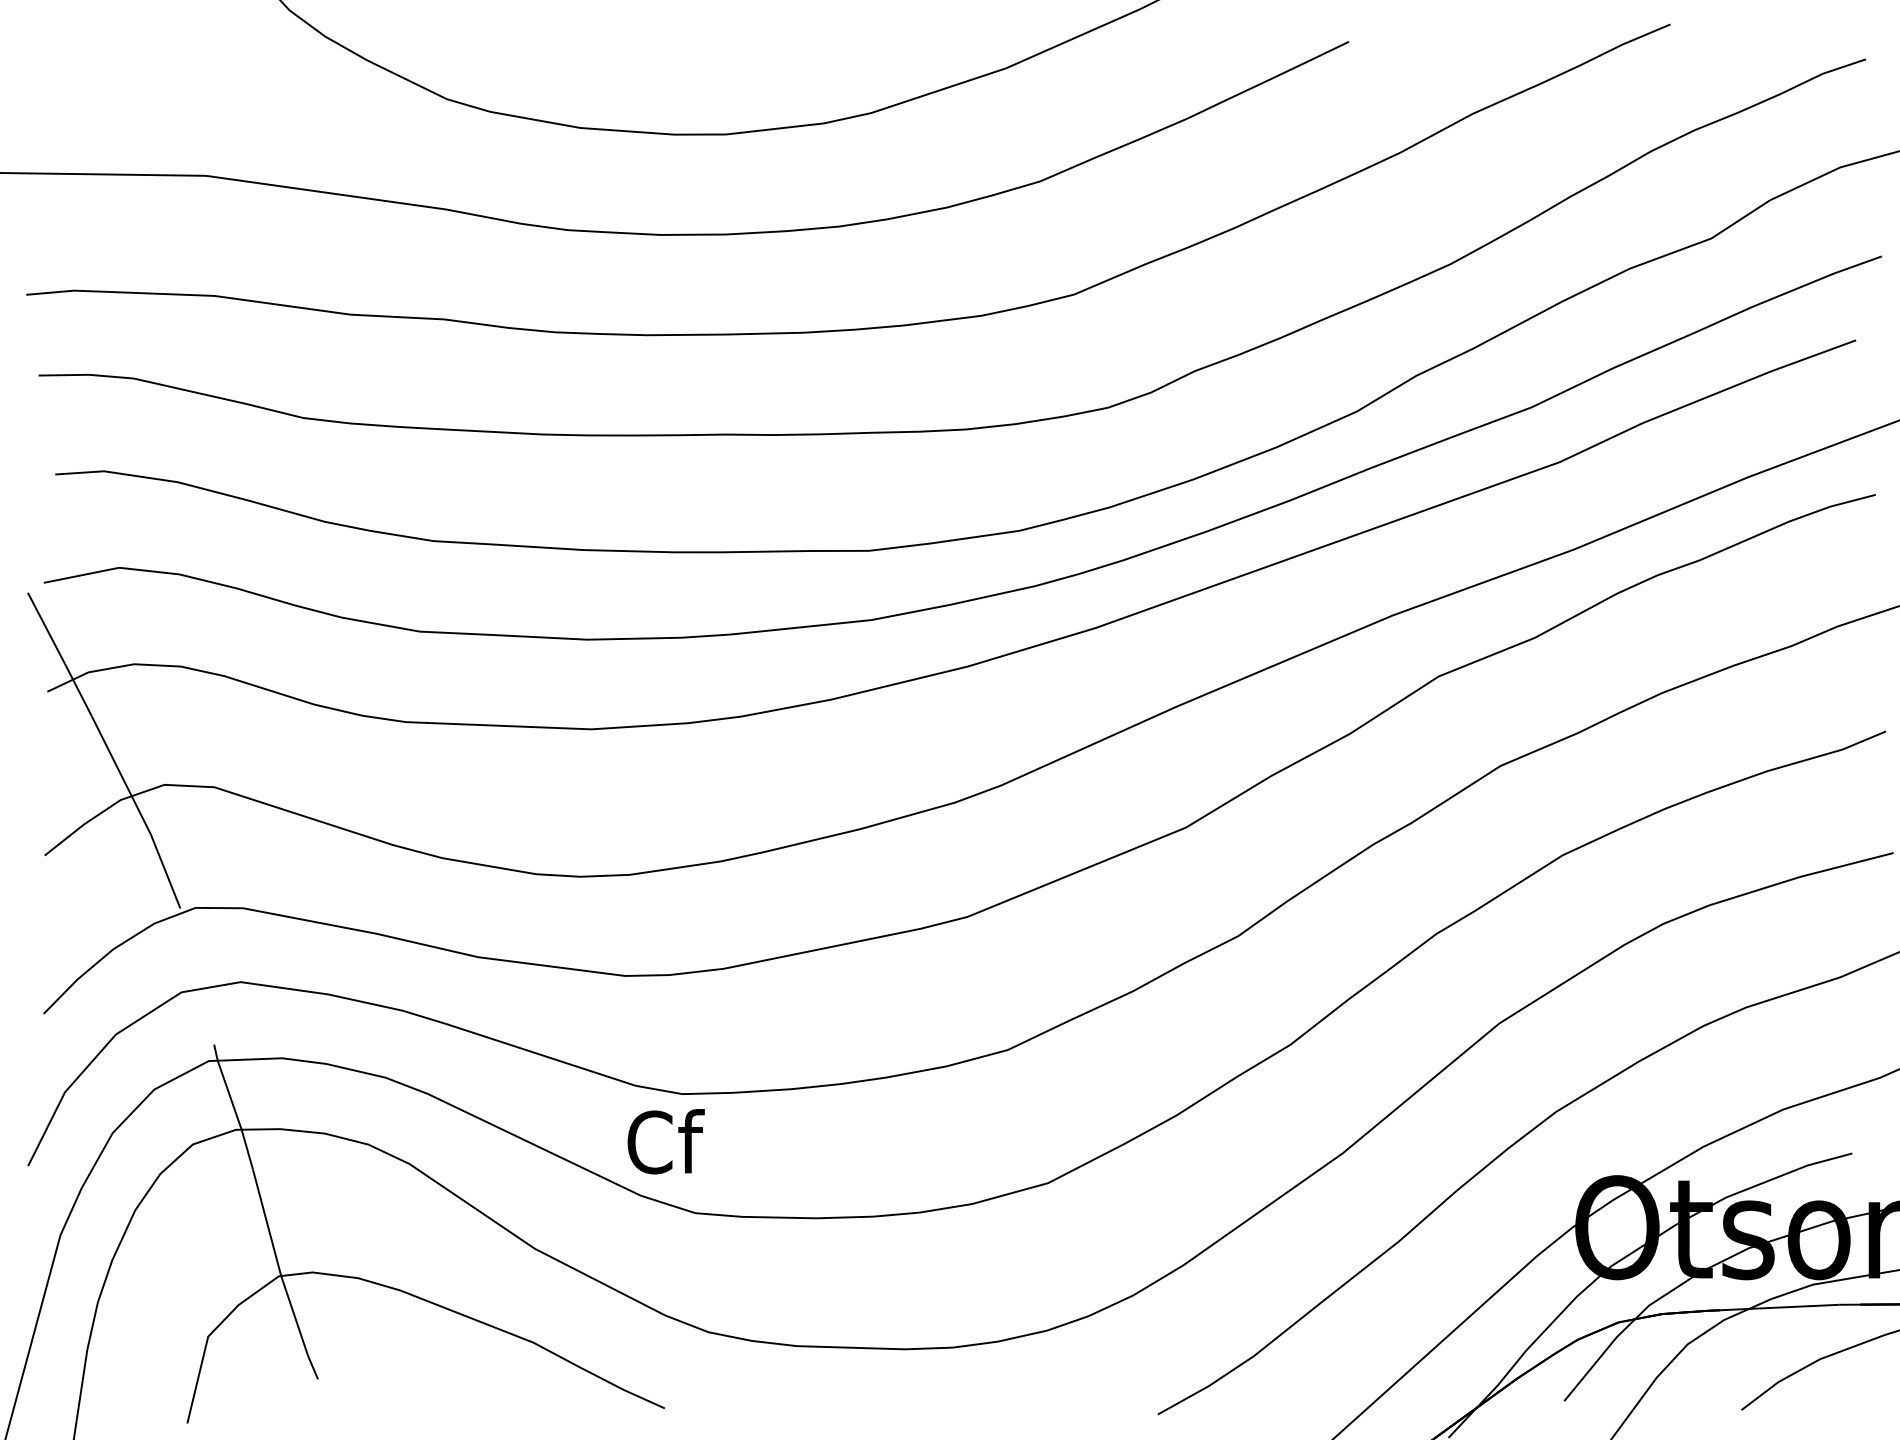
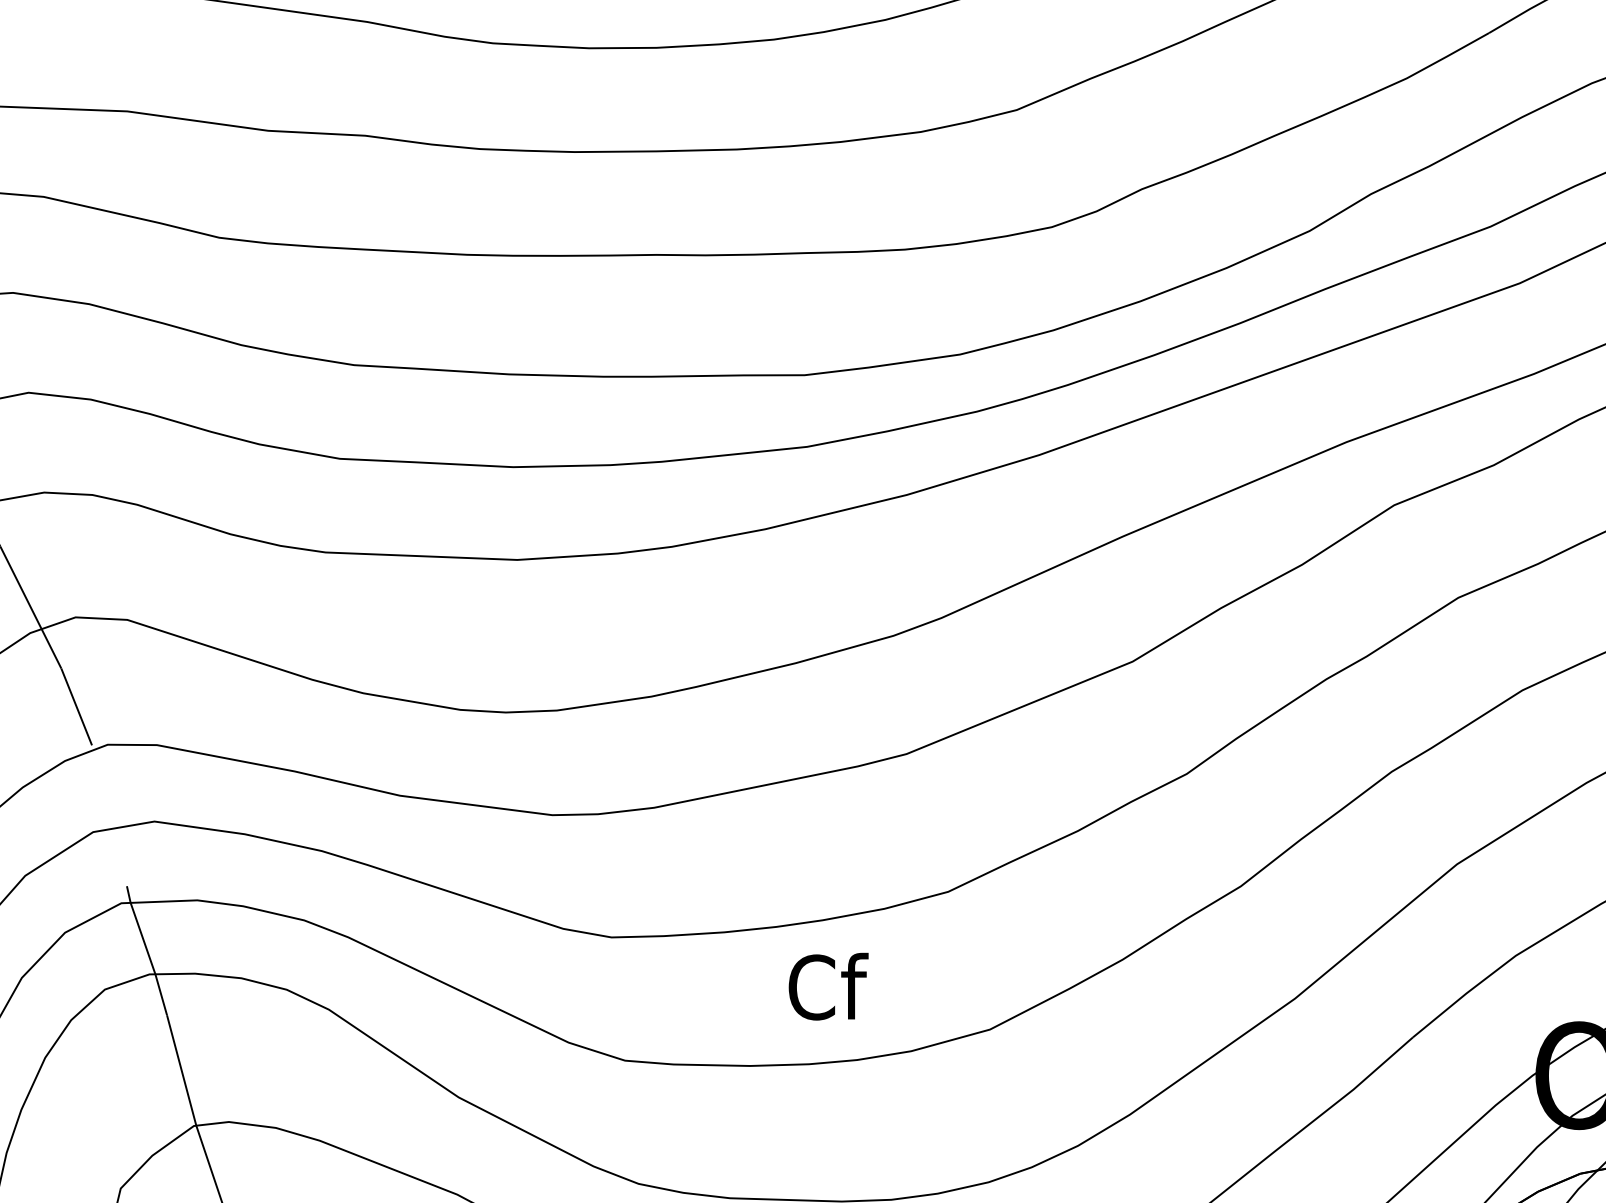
text: (665, 1141) -> (827, 986), moved

